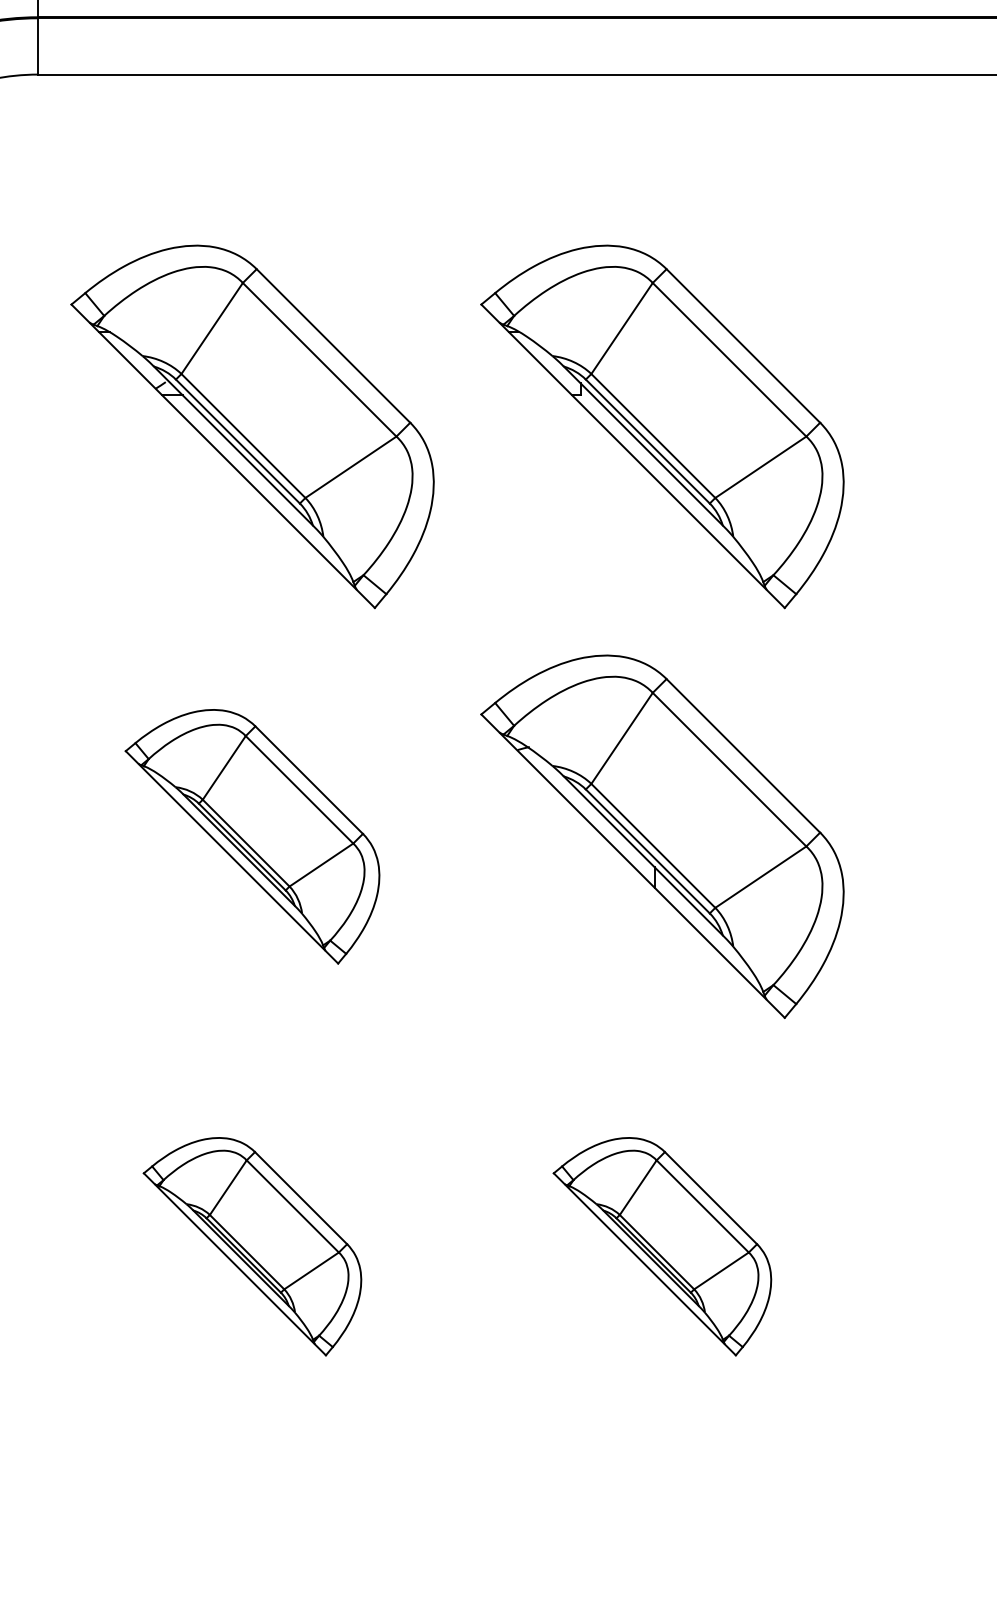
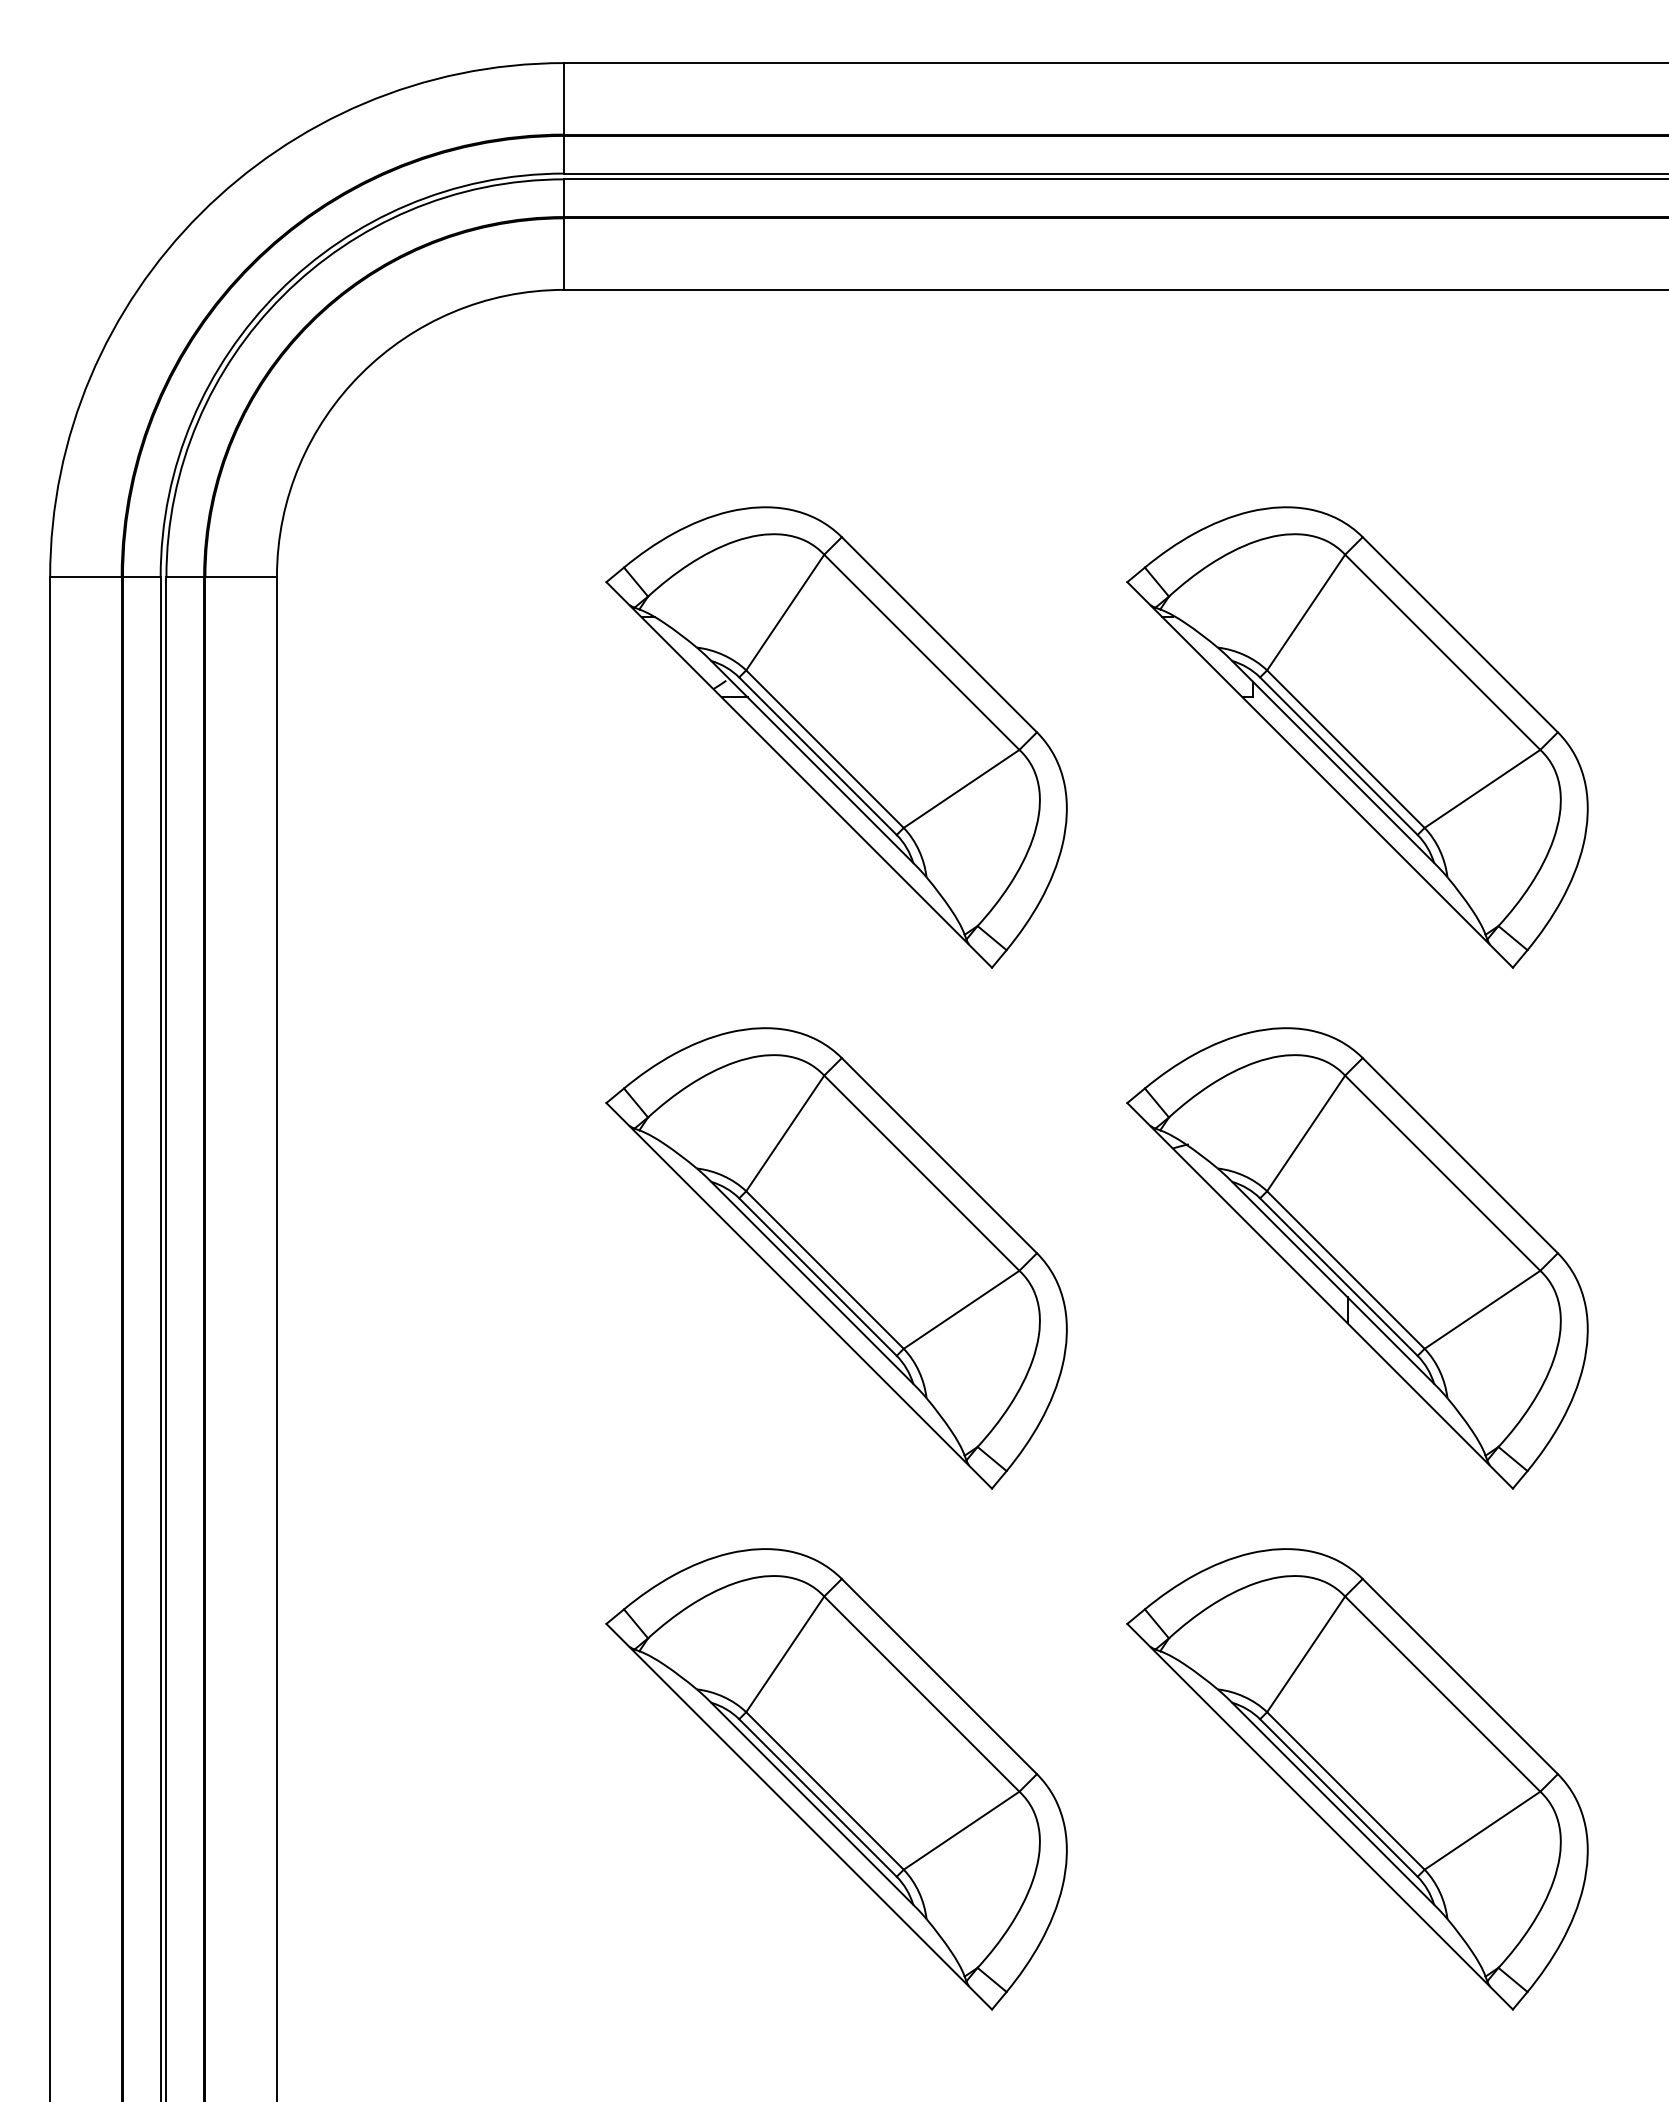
part: (252, 836) -> (836, 1258), size x1.43
part: (252, 1246) -> (836, 1779), size x1.67
part: (662, 1246) -> (1357, 1779), size x1.67

